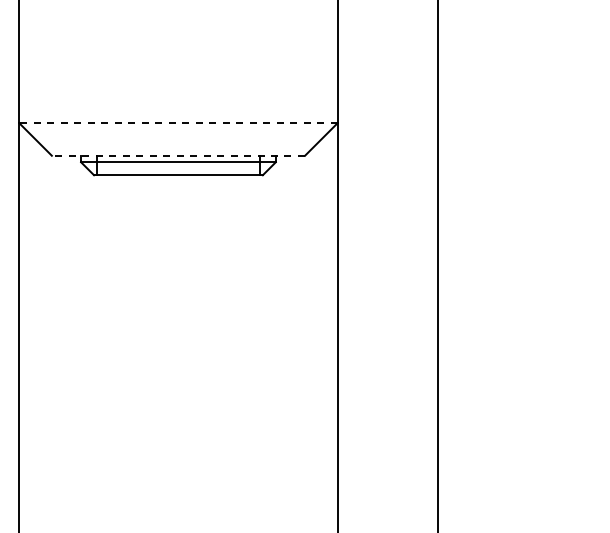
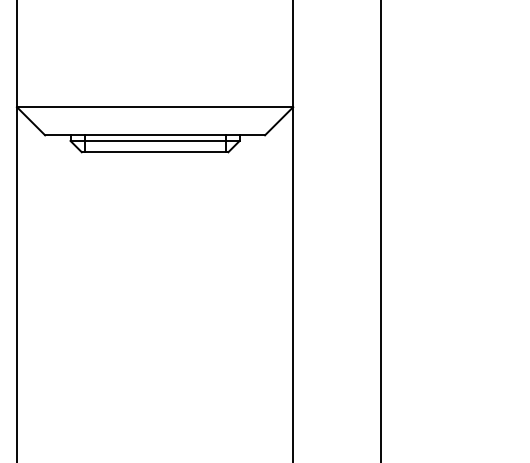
line: (177, 123) -> (154, 107), dashed -> solid
line: (178, 155) -> (155, 135), dashed -> solid

